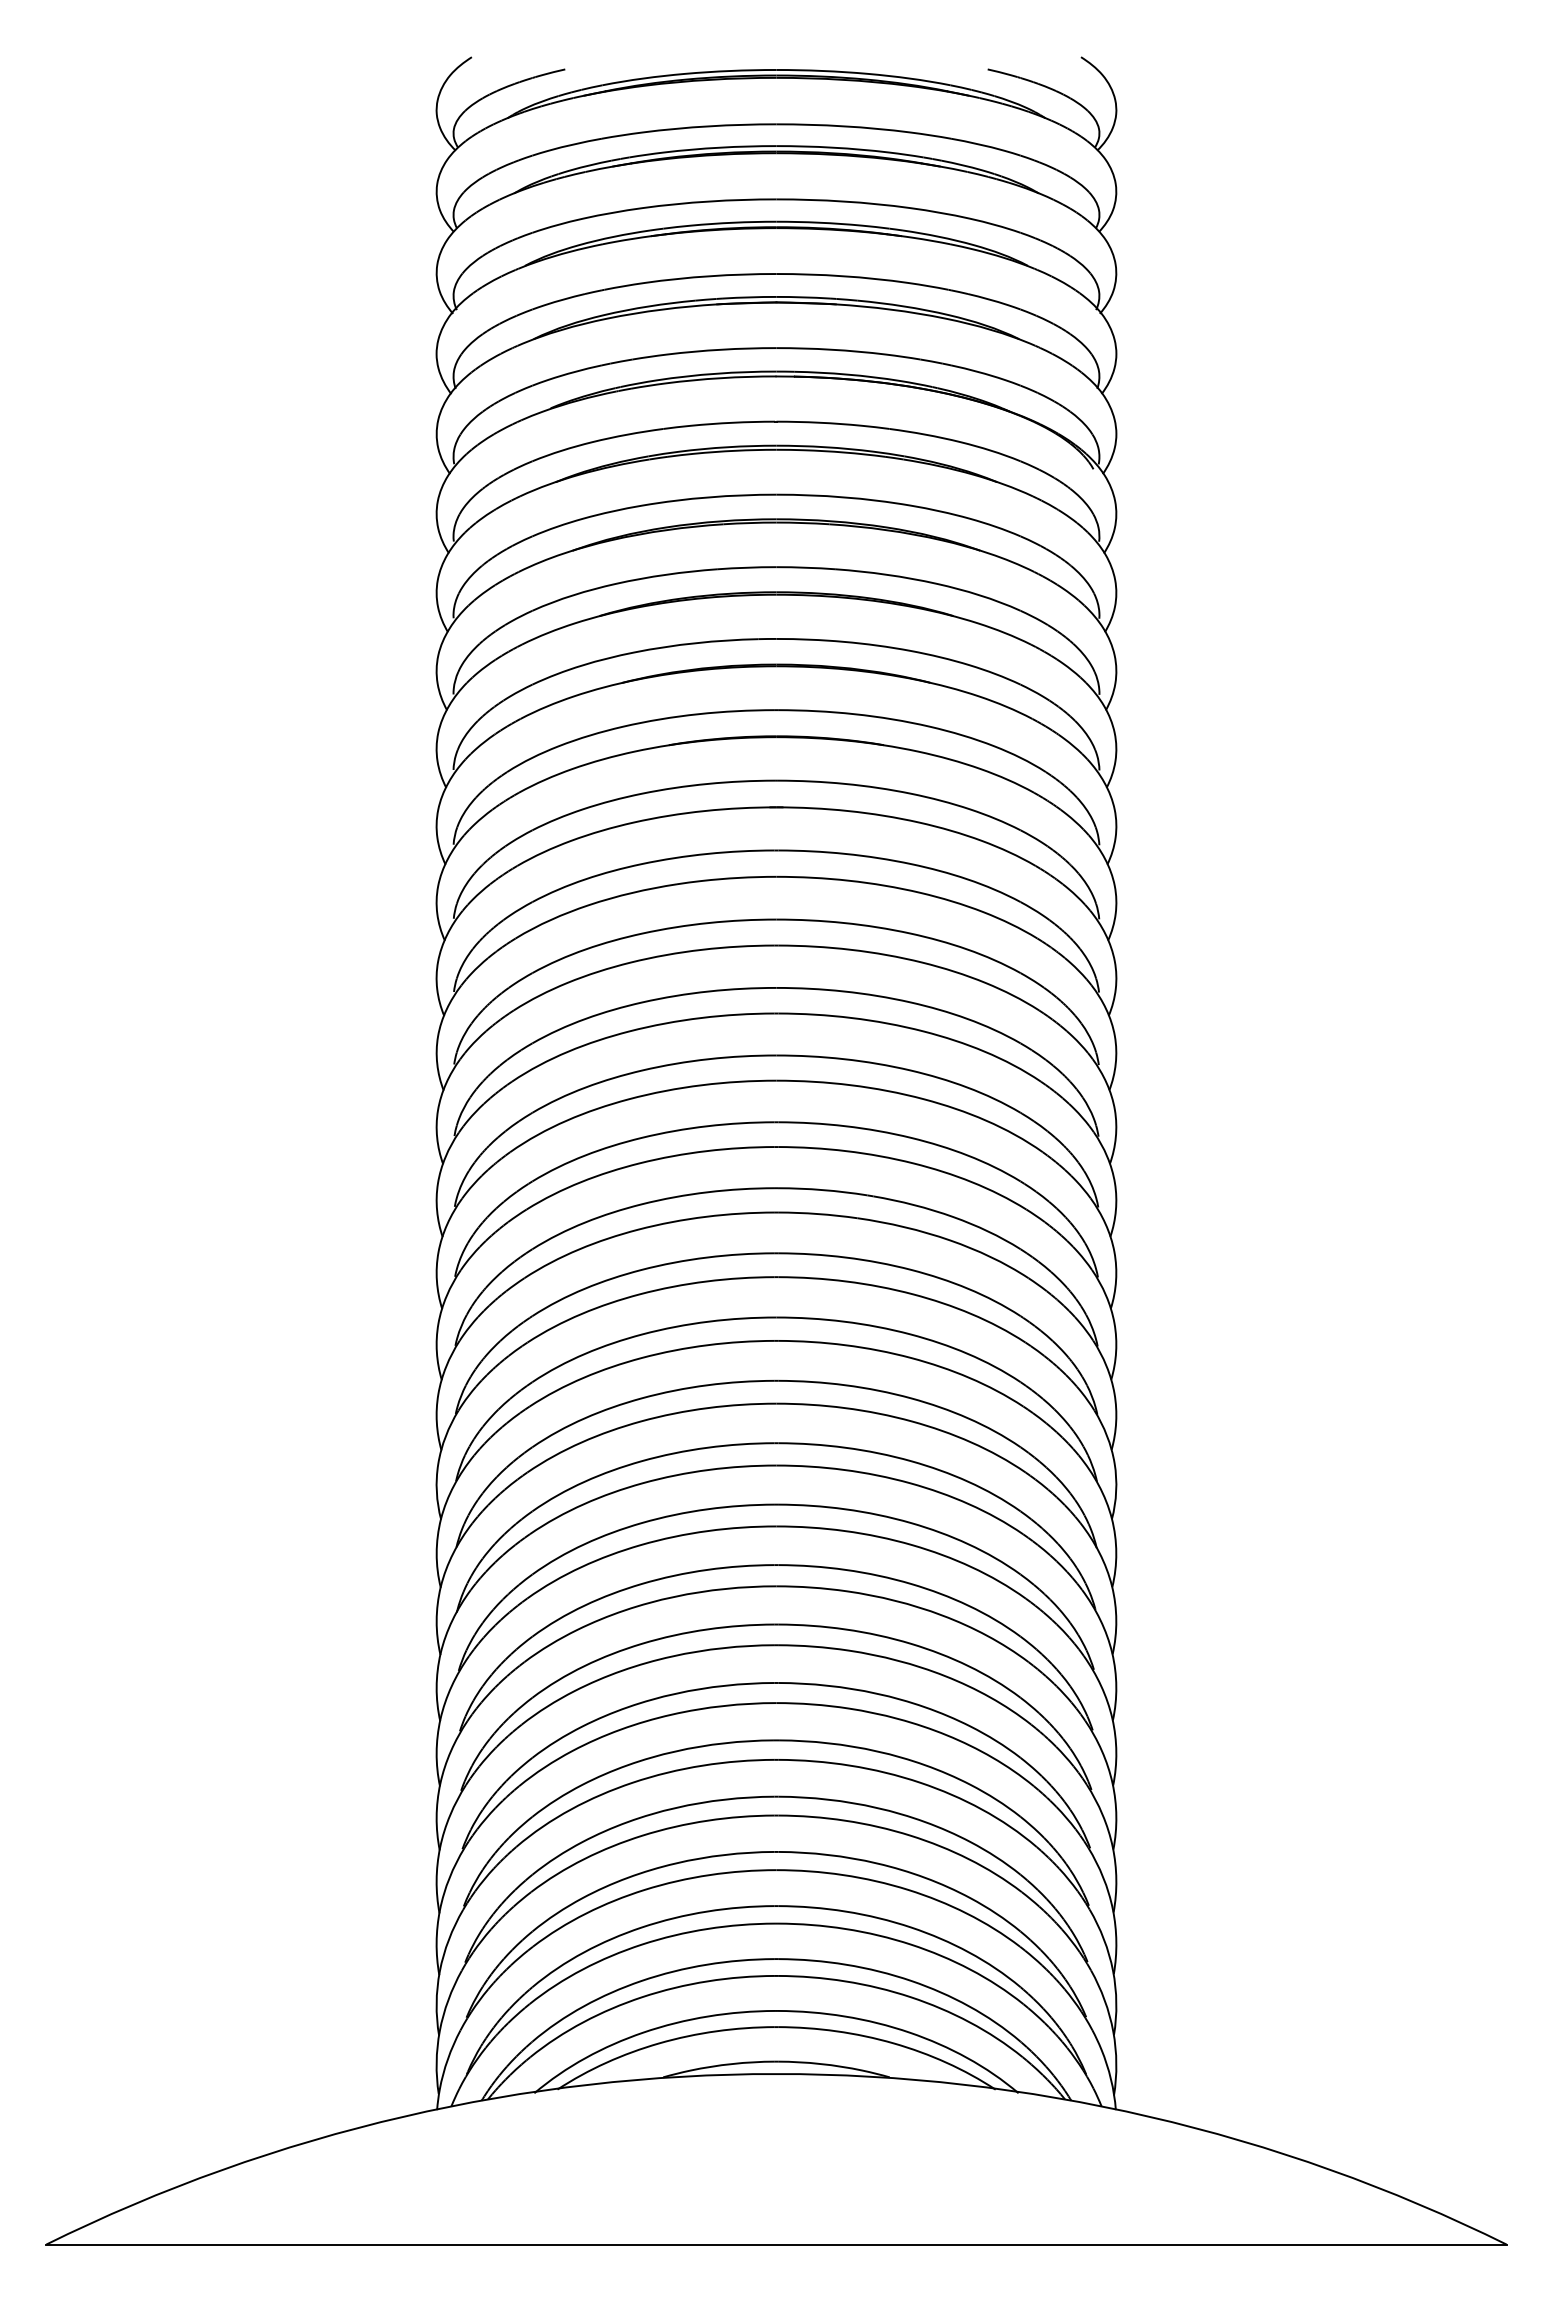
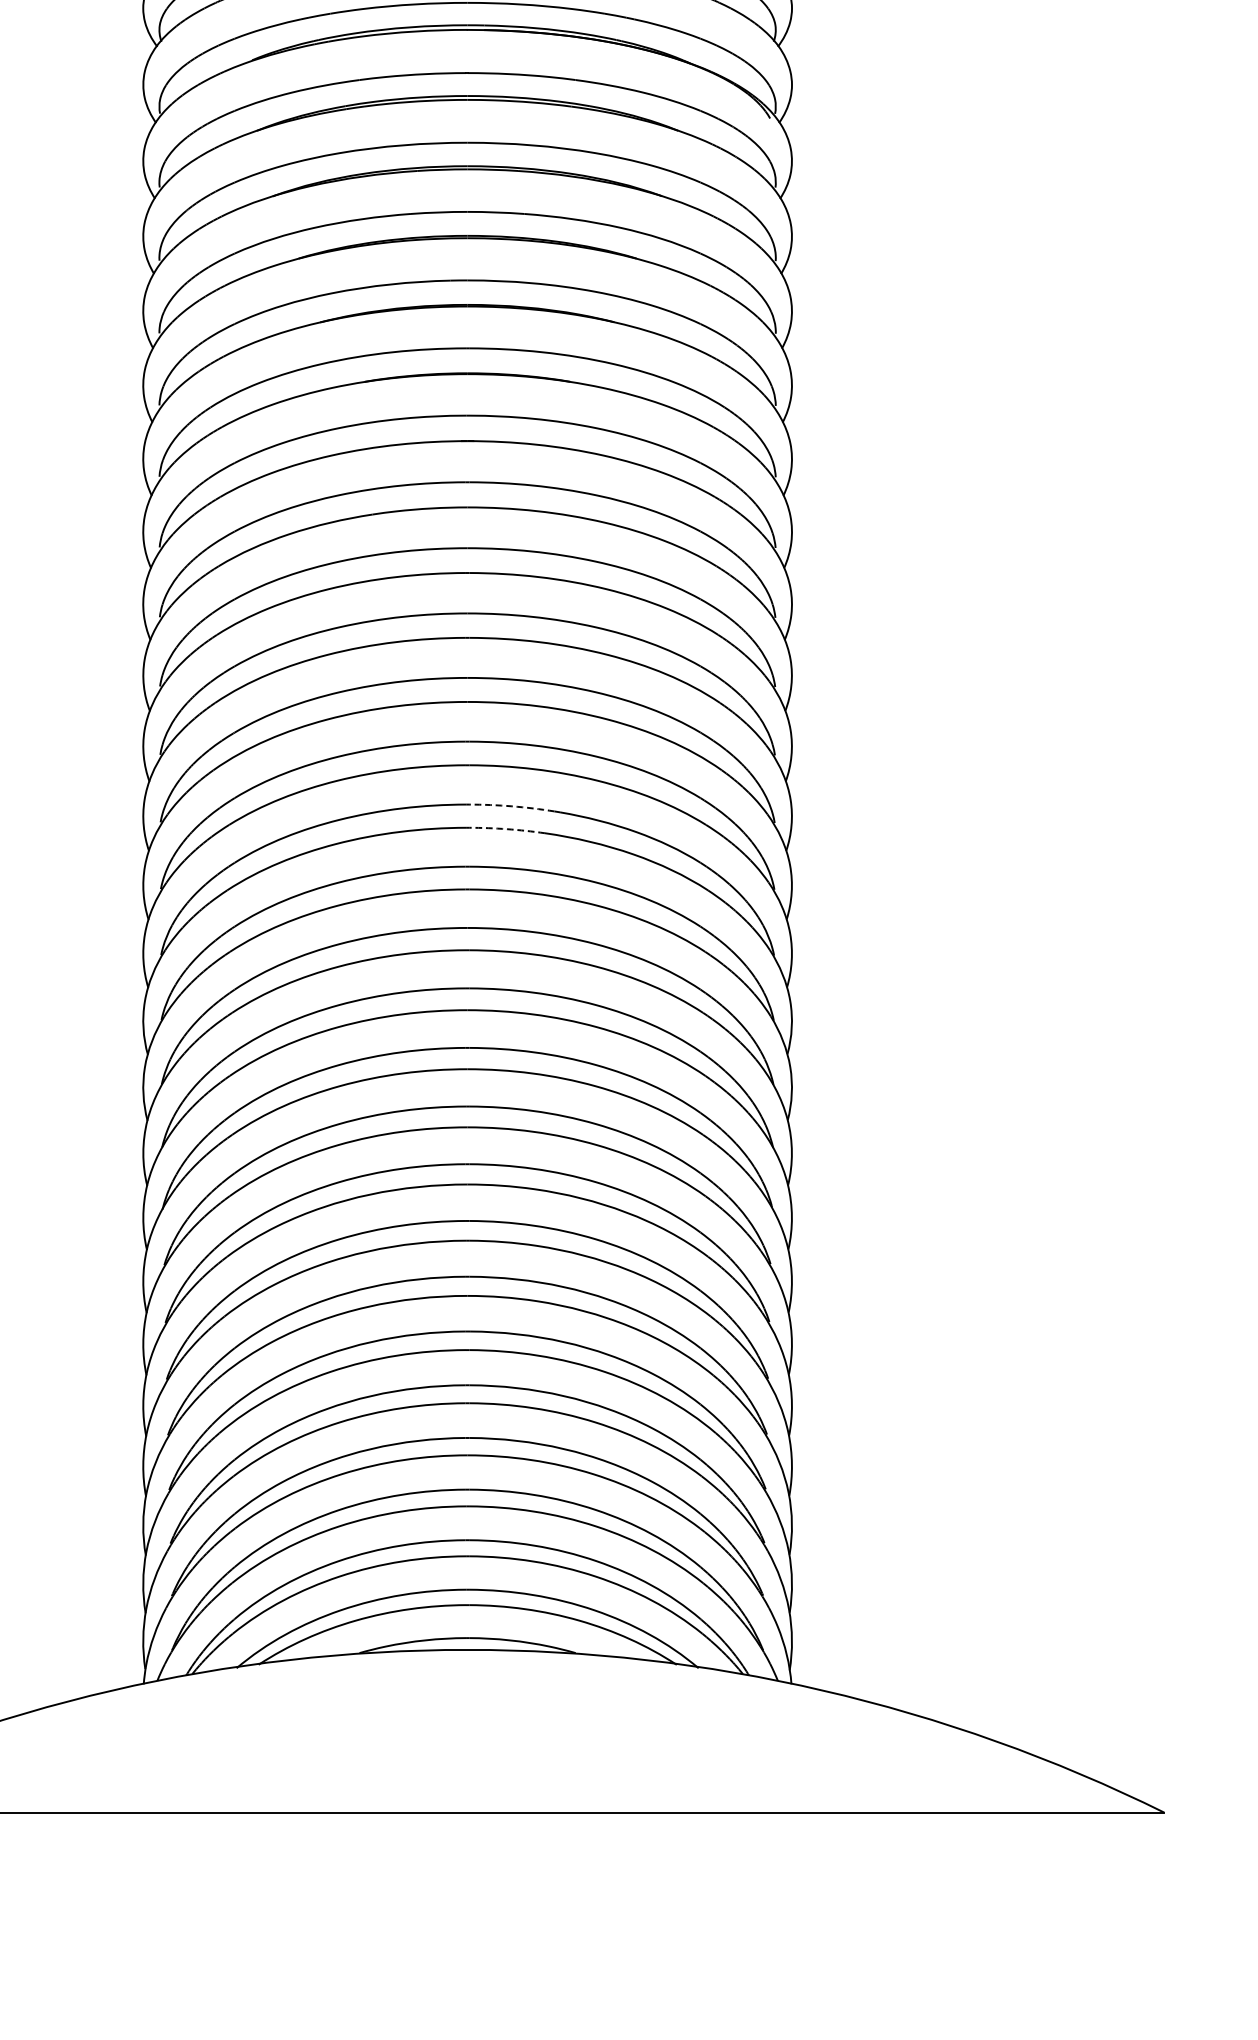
arc: (822, 1190) -> (511, 806), solid -> dashed
arc: (817, 1214) -> (506, 829), solid -> dashed

